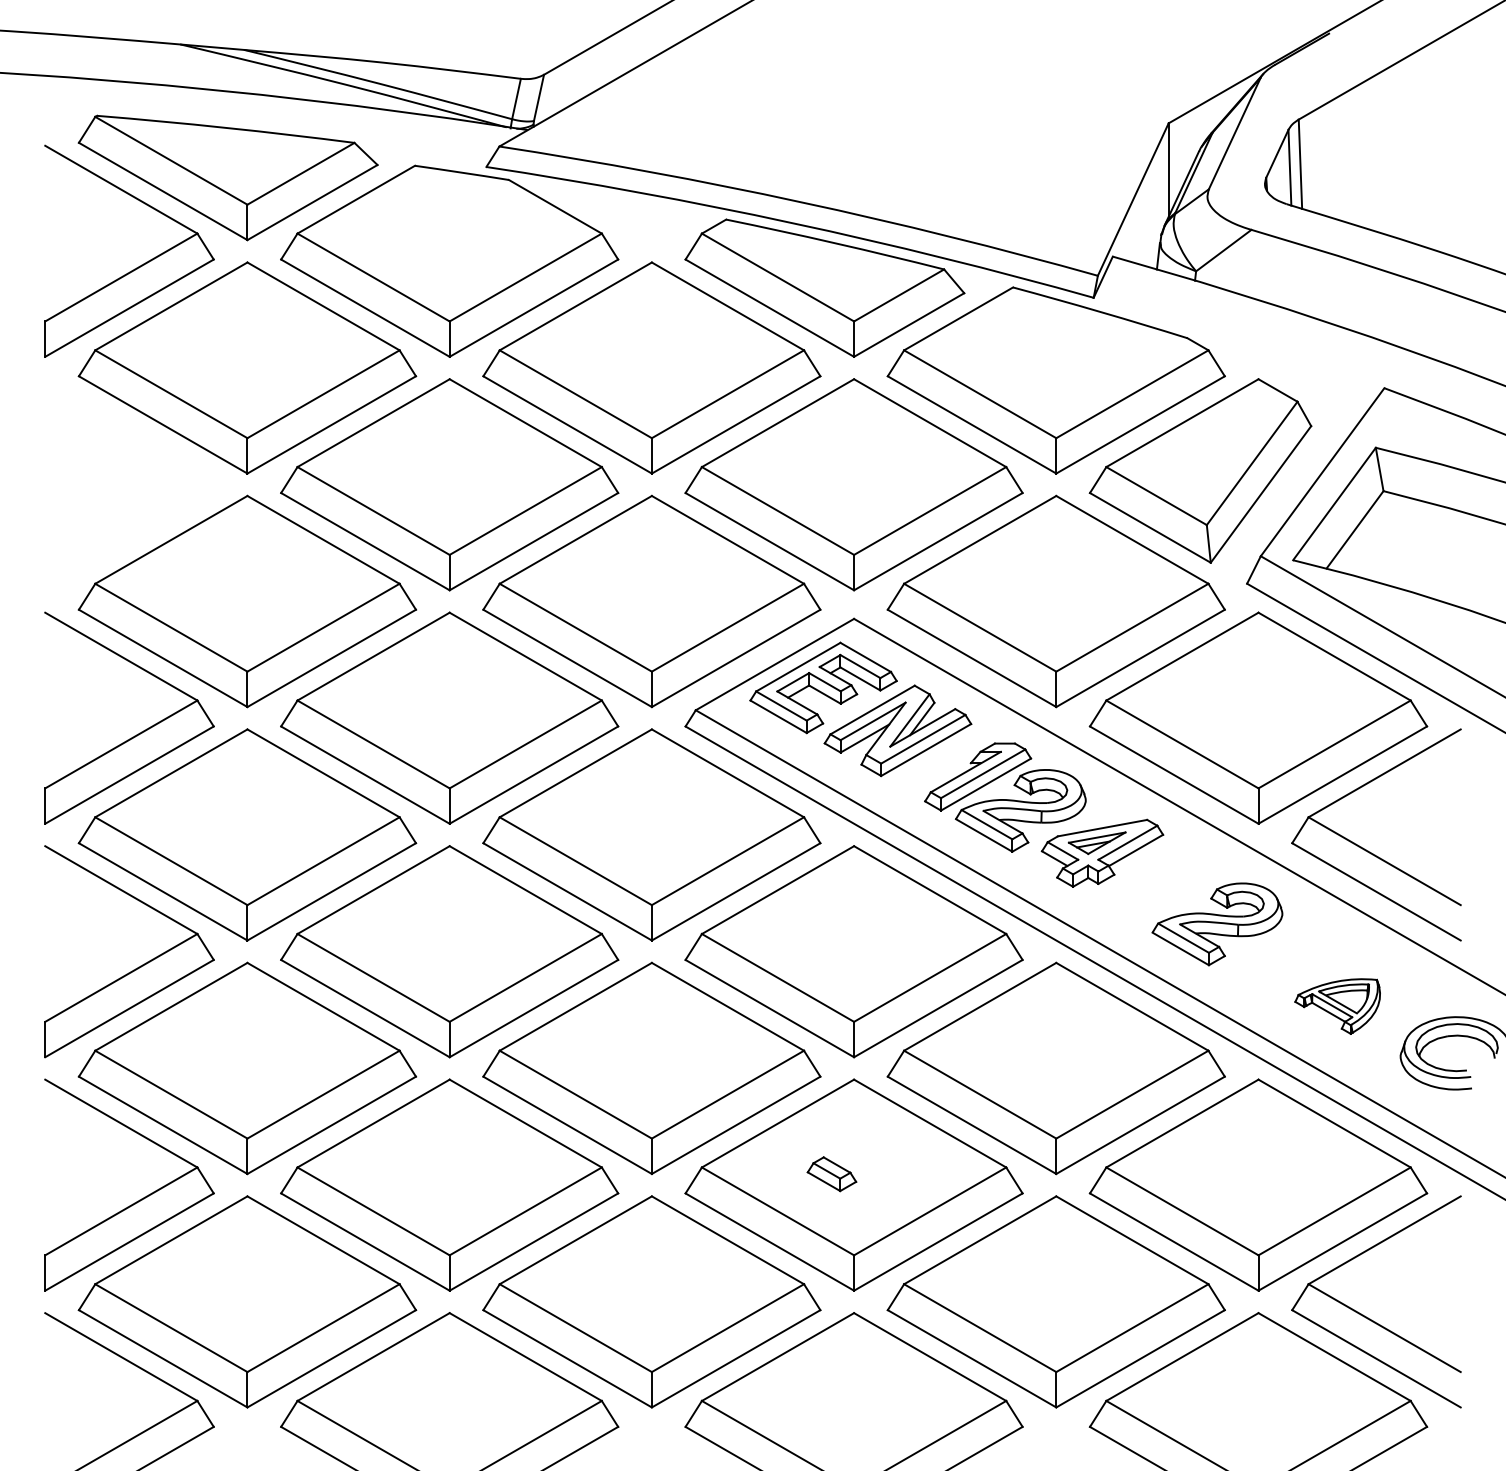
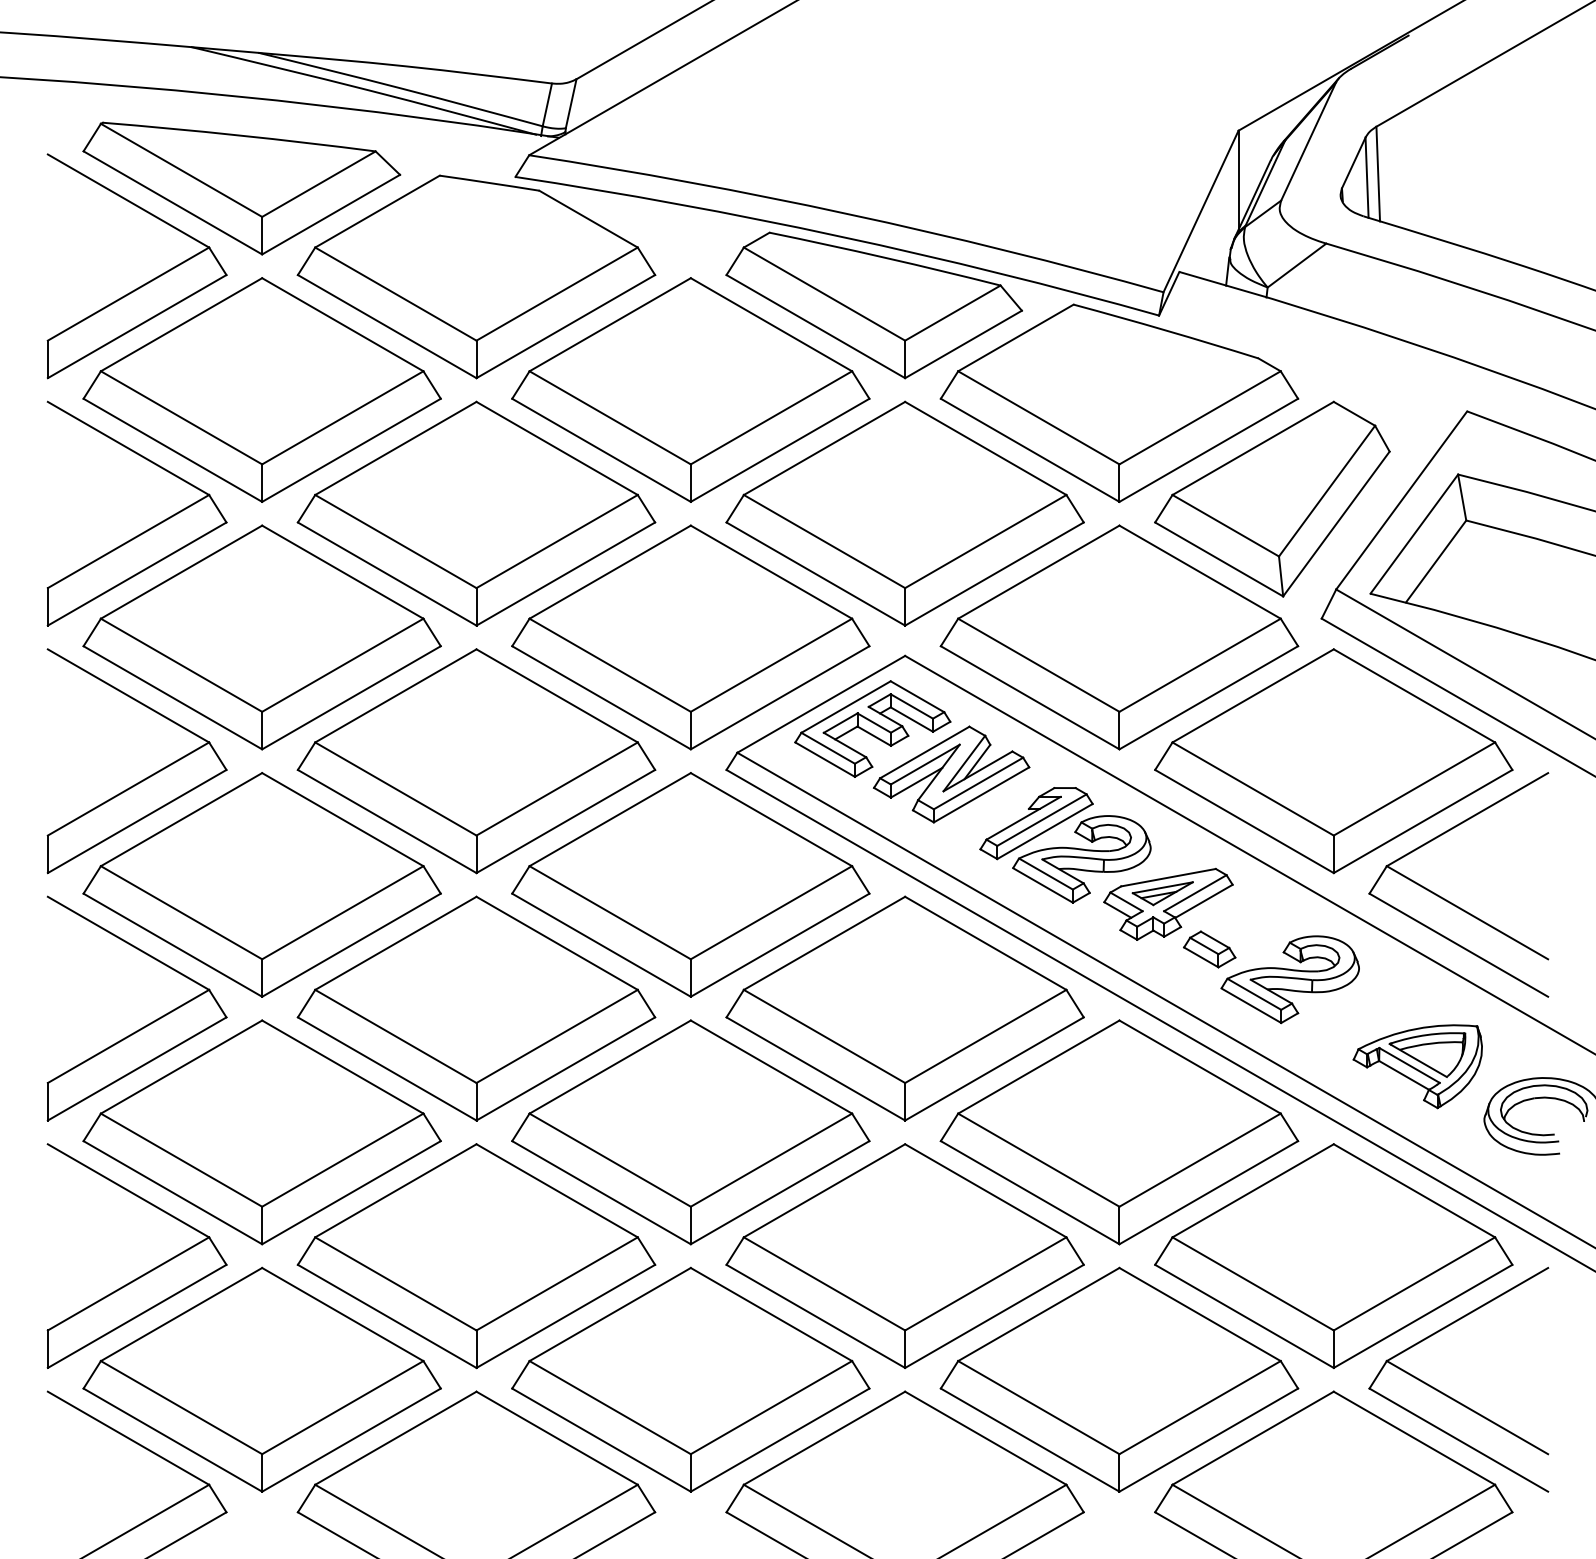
part: (140, 498) -> (148, 528), added
part: (1337, 1006) -> (1417, 1066), size x1.43
part: (831, 1174) -> (1209, 949), moved

